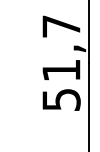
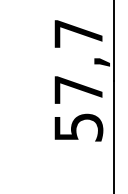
text: (61, 70) -> (78, 89), 51,7 -> 57,7

